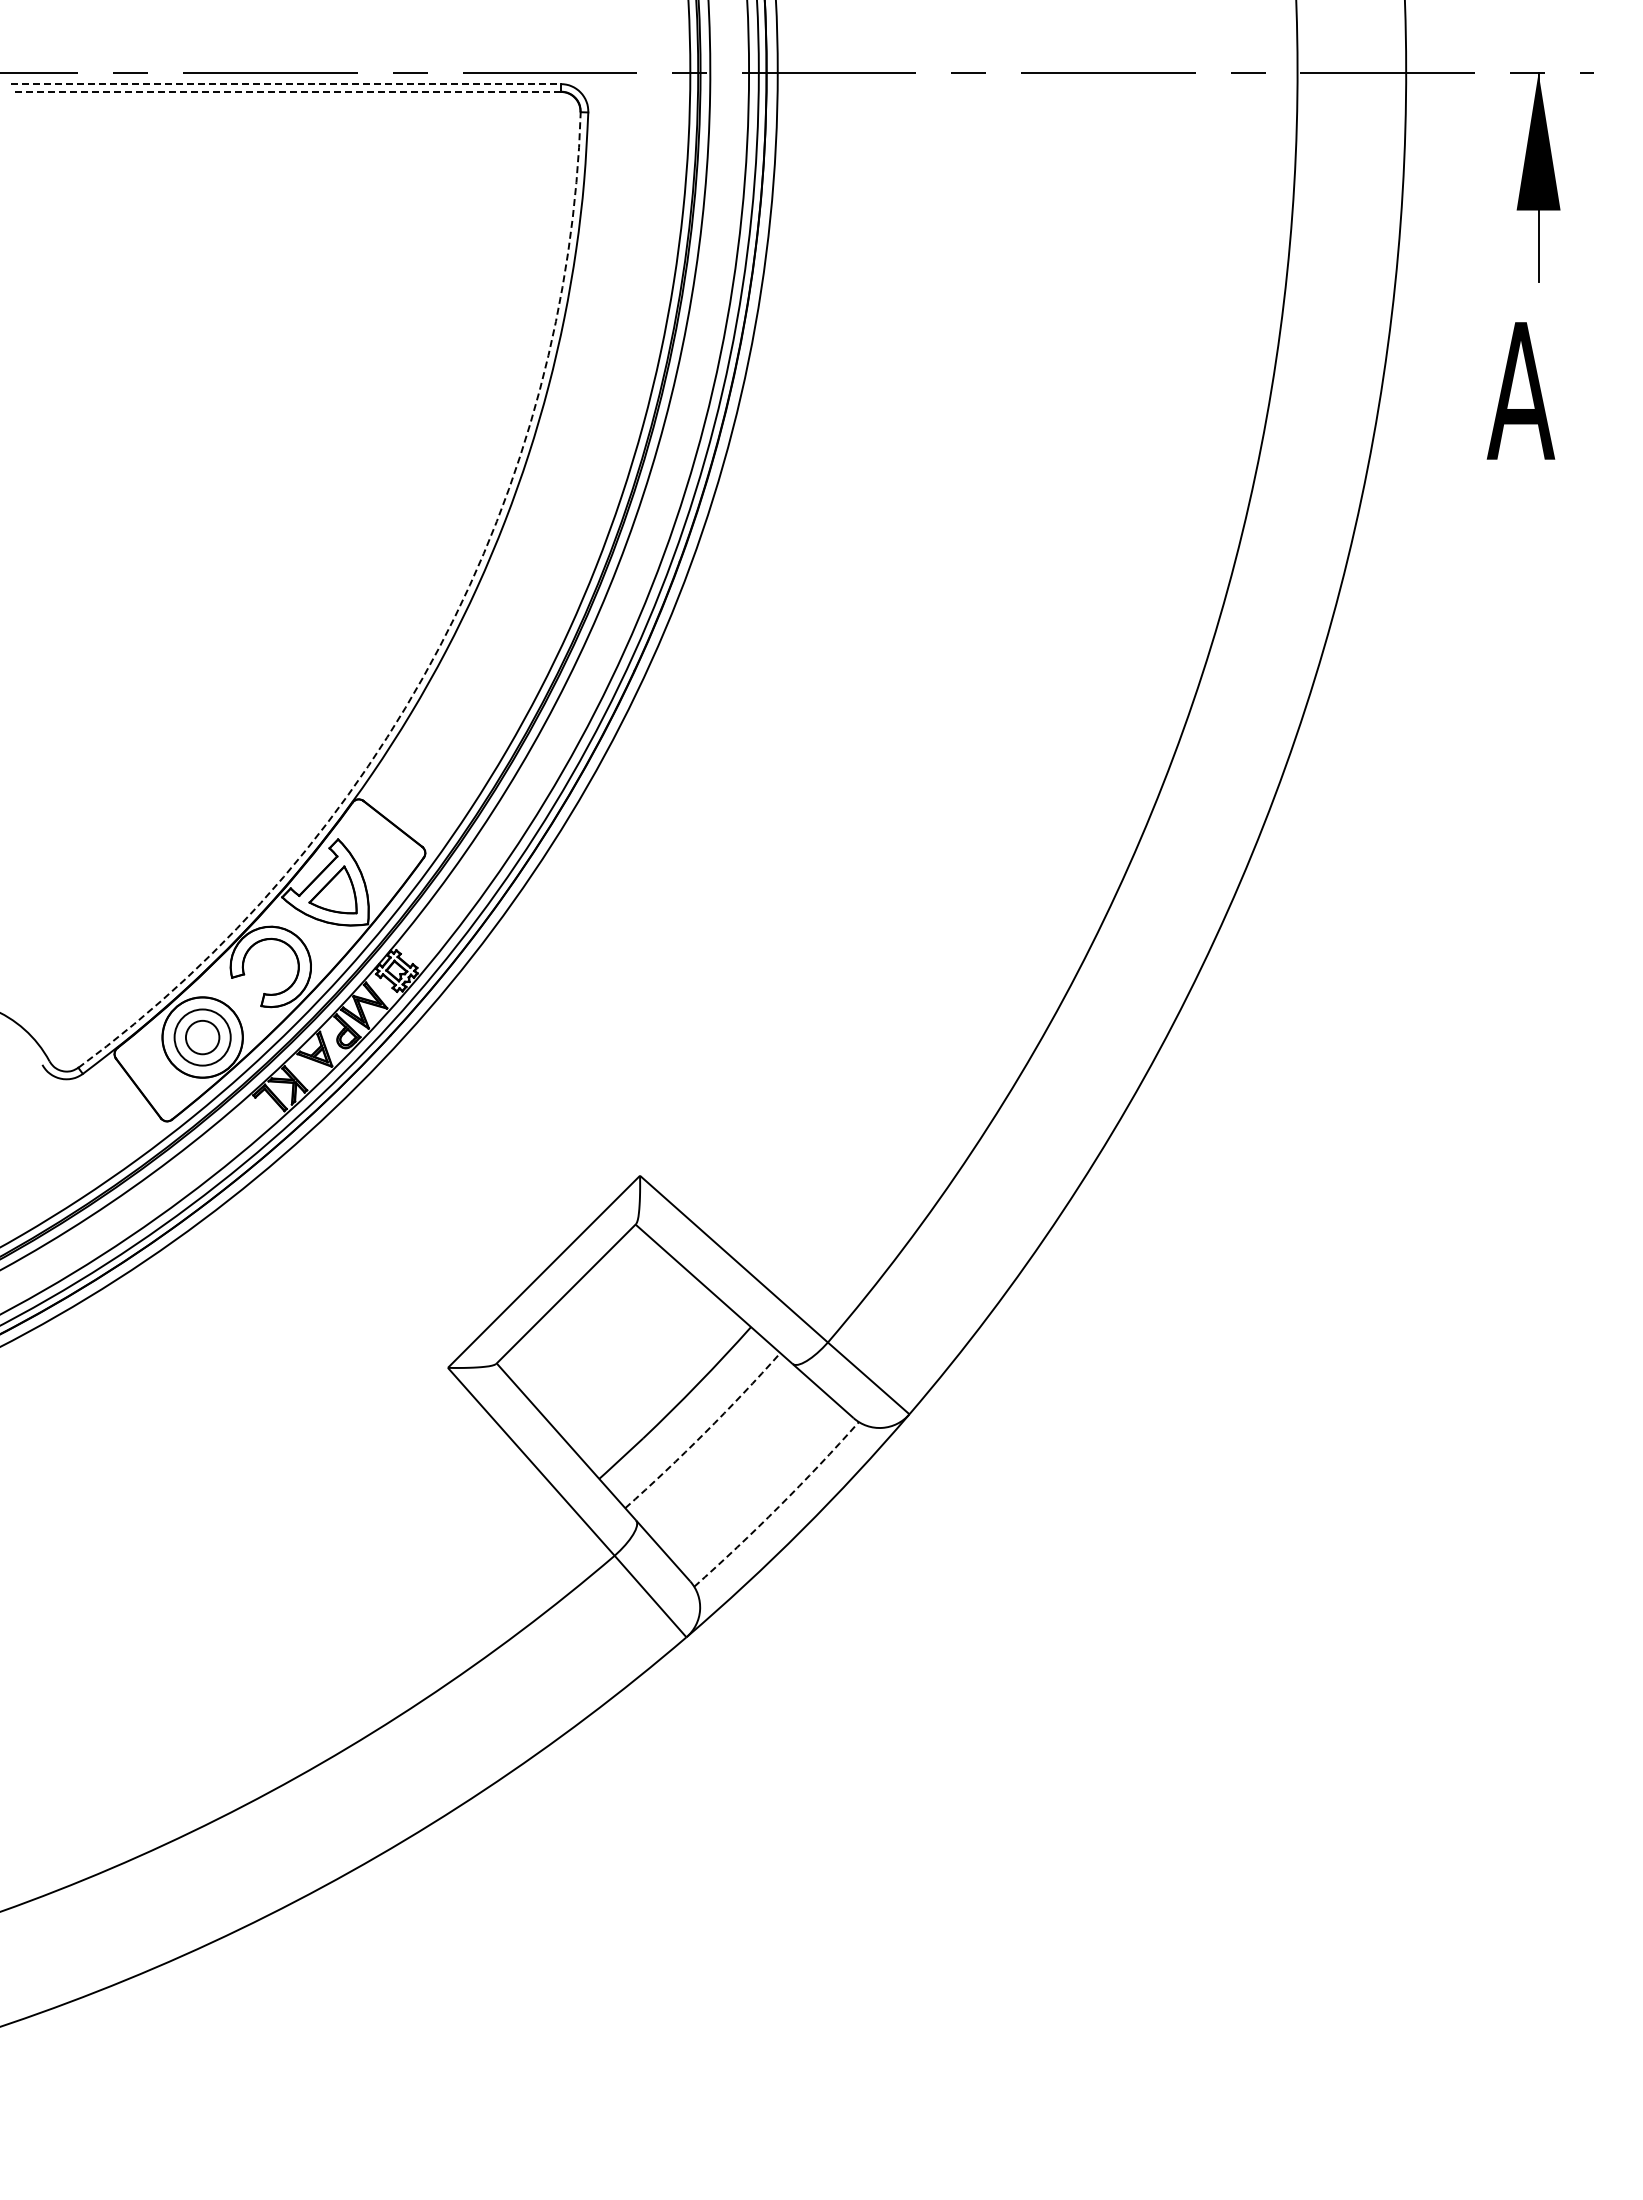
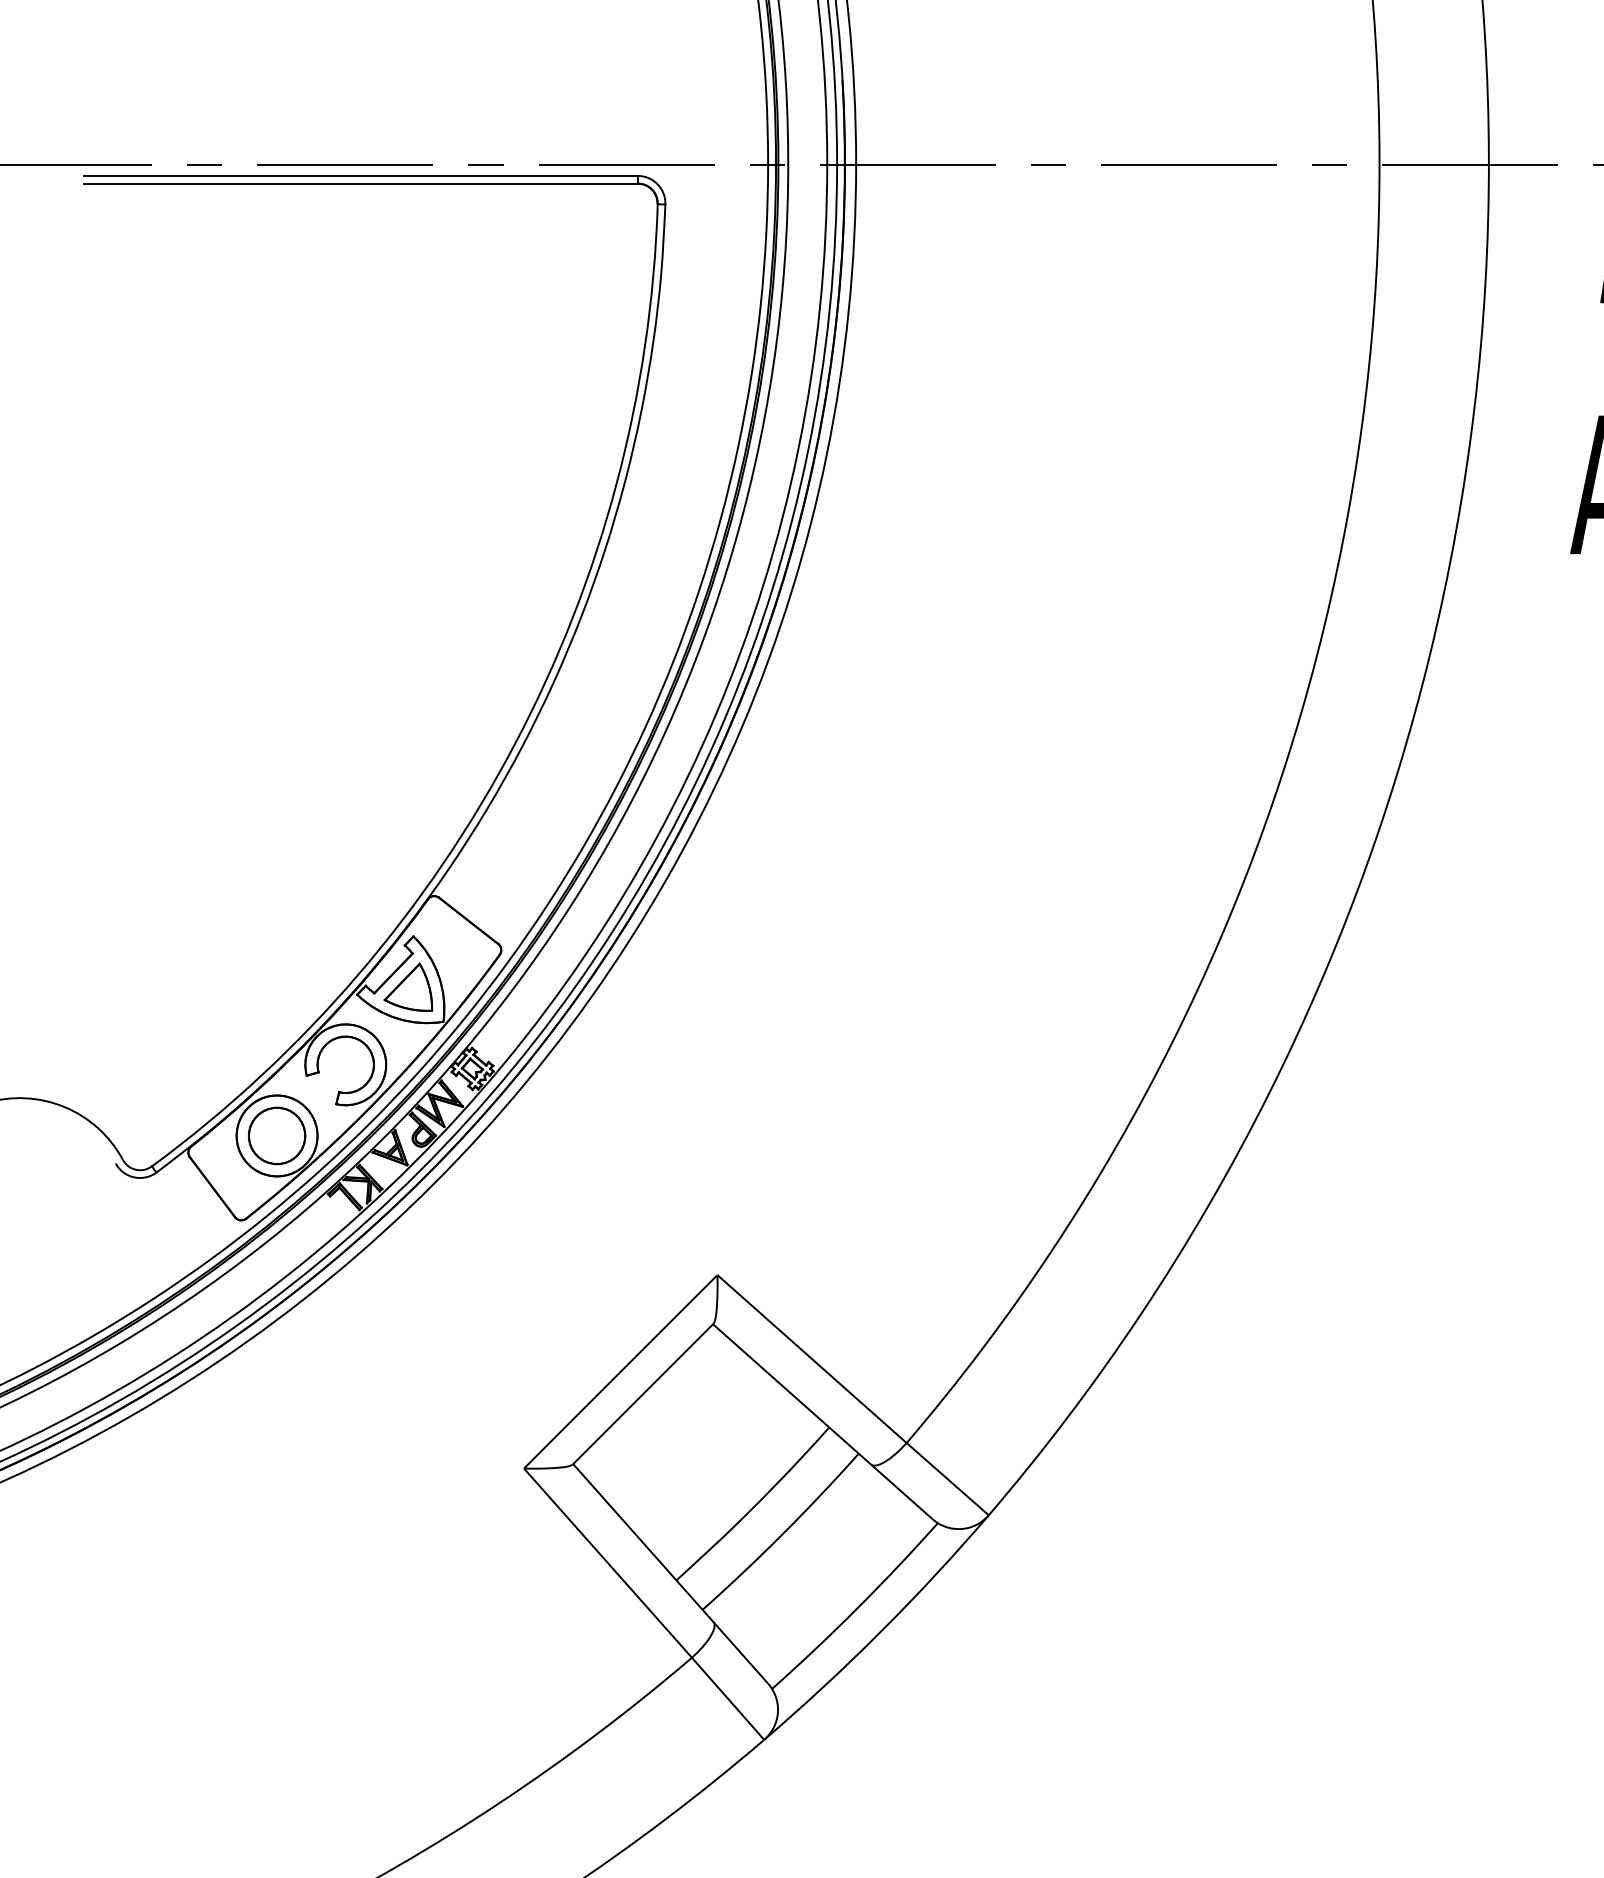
line: (285, 84) -> (360, 176), dashed -> solid
line: (285, 91) -> (360, 183), dashed -> solid
arc: (439, 647) -> (515, 743), dashed -> solid
circle: (202, 1037) -> (276, 1135), size x1.67
arc: (705, 1432) -> (783, 1533), dashed -> solid
arc: (778, 1506) -> (856, 1608), dashed -> solid

